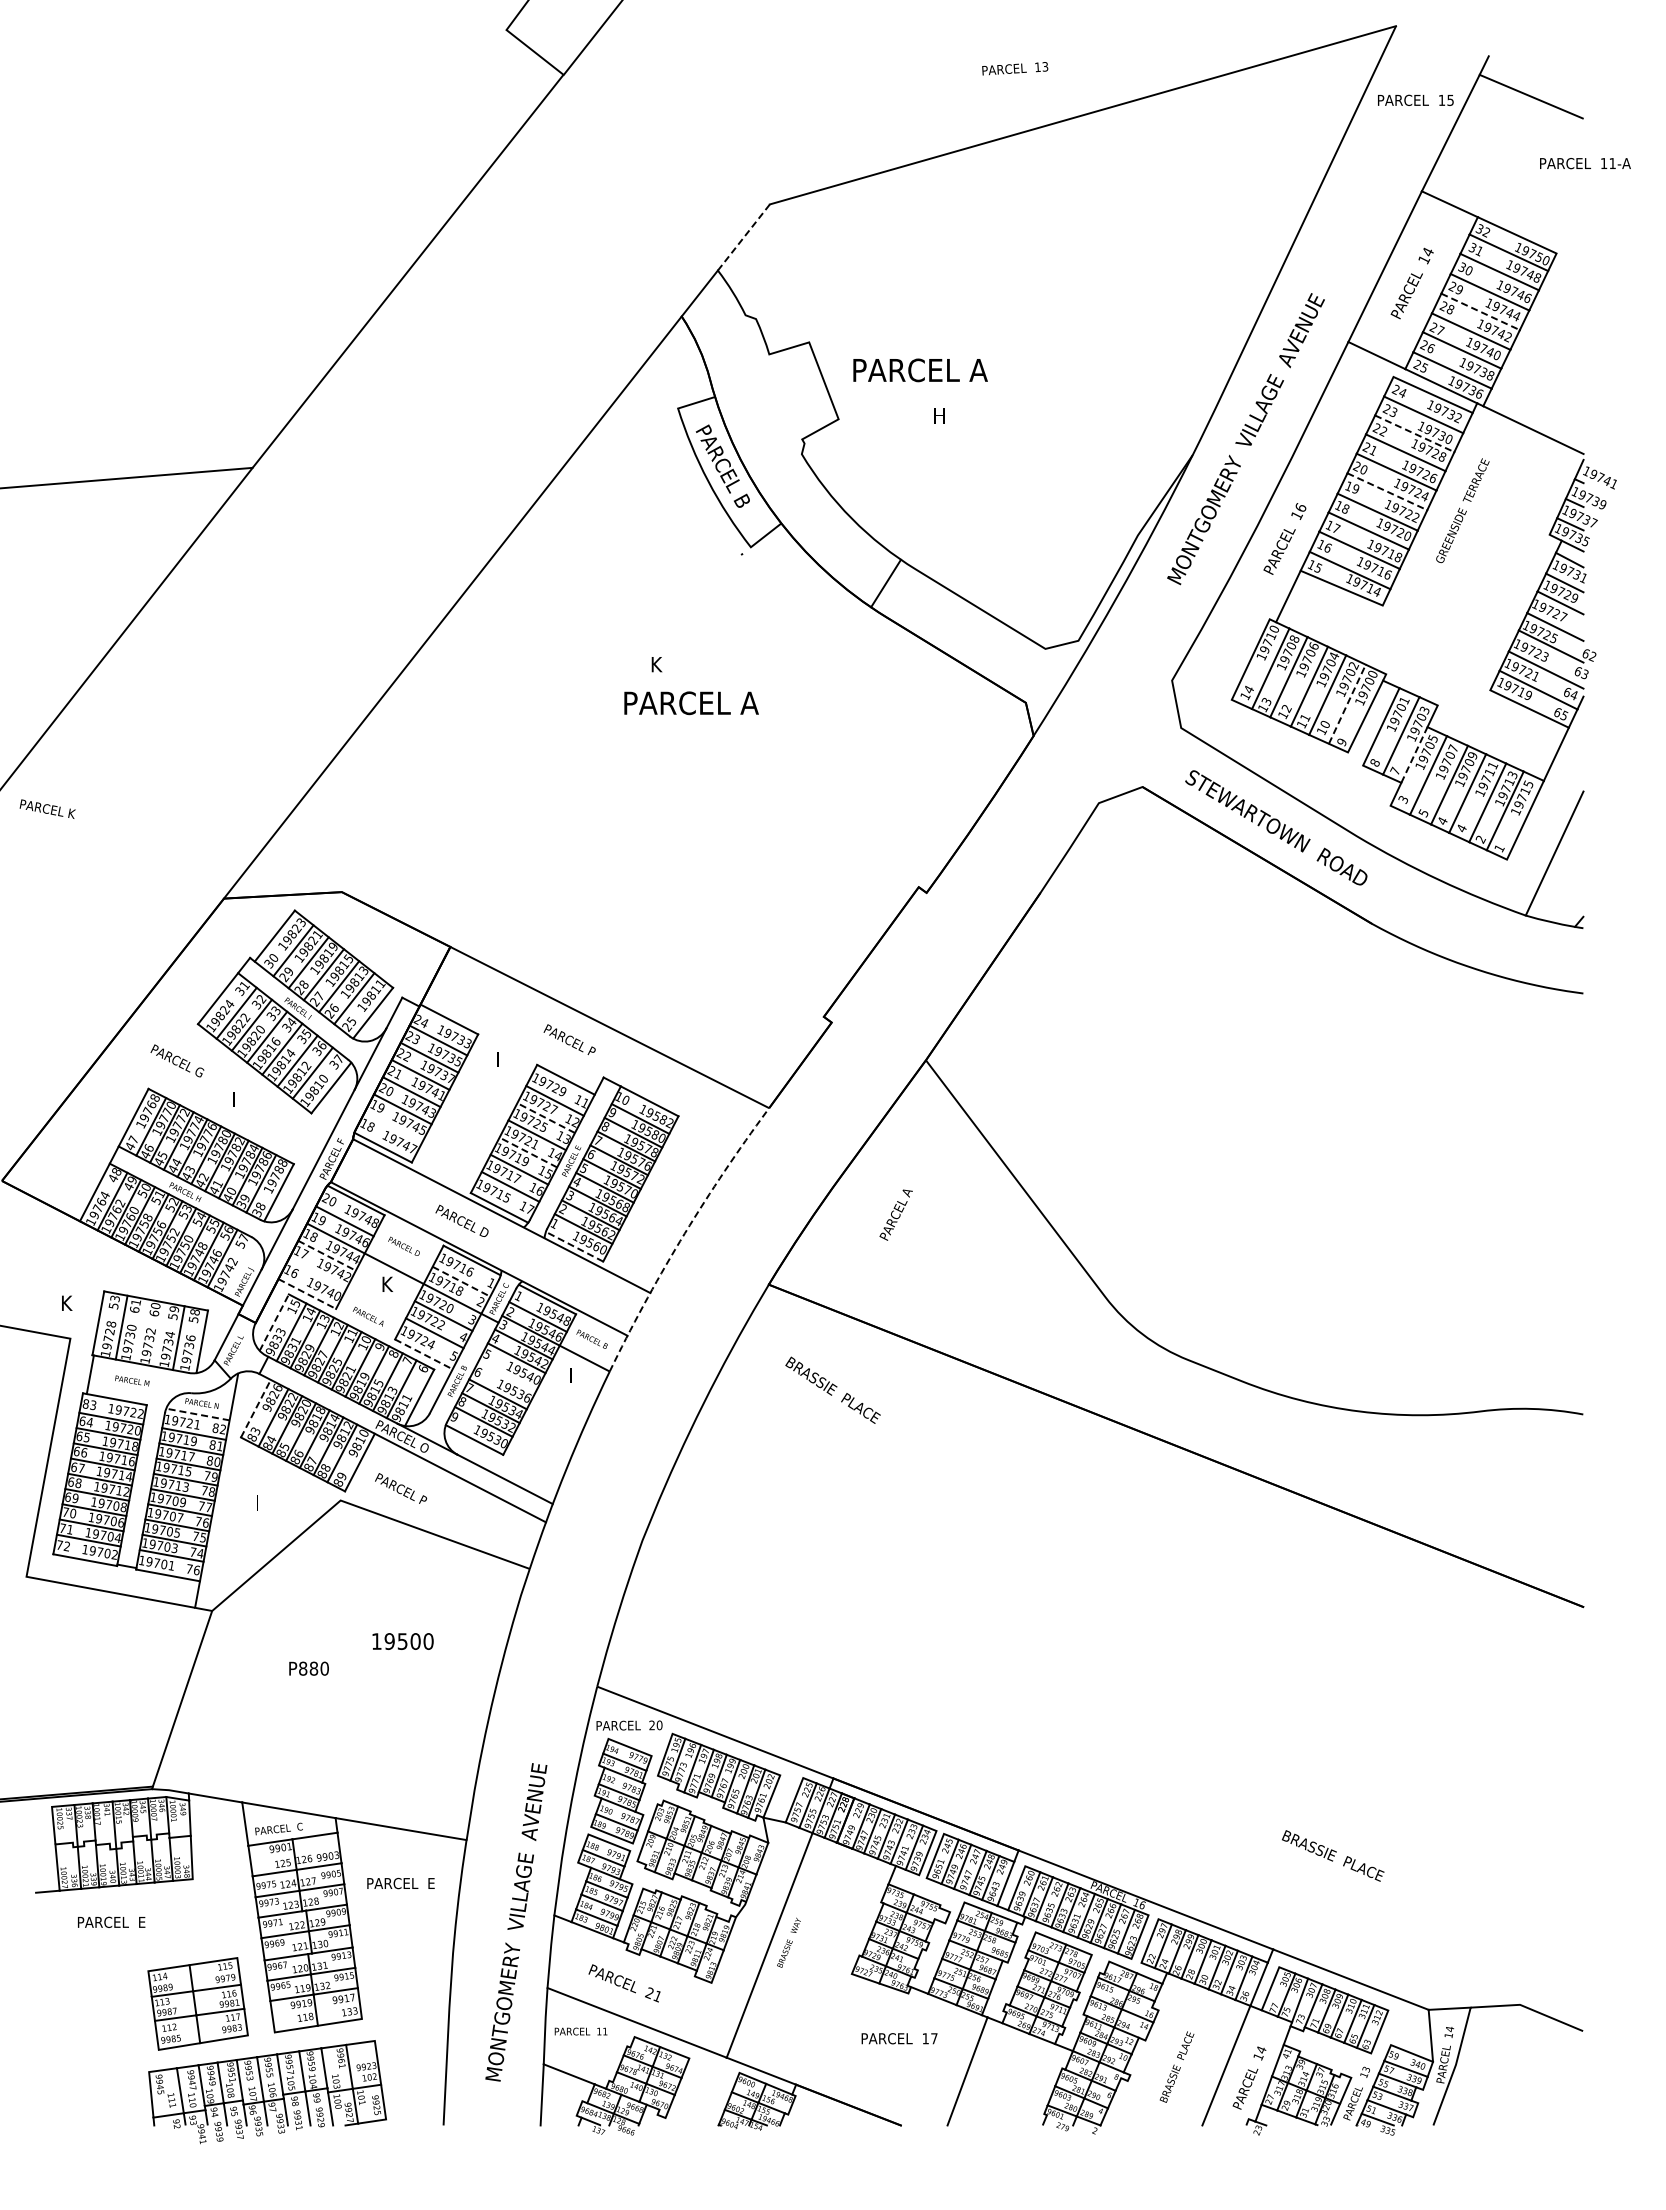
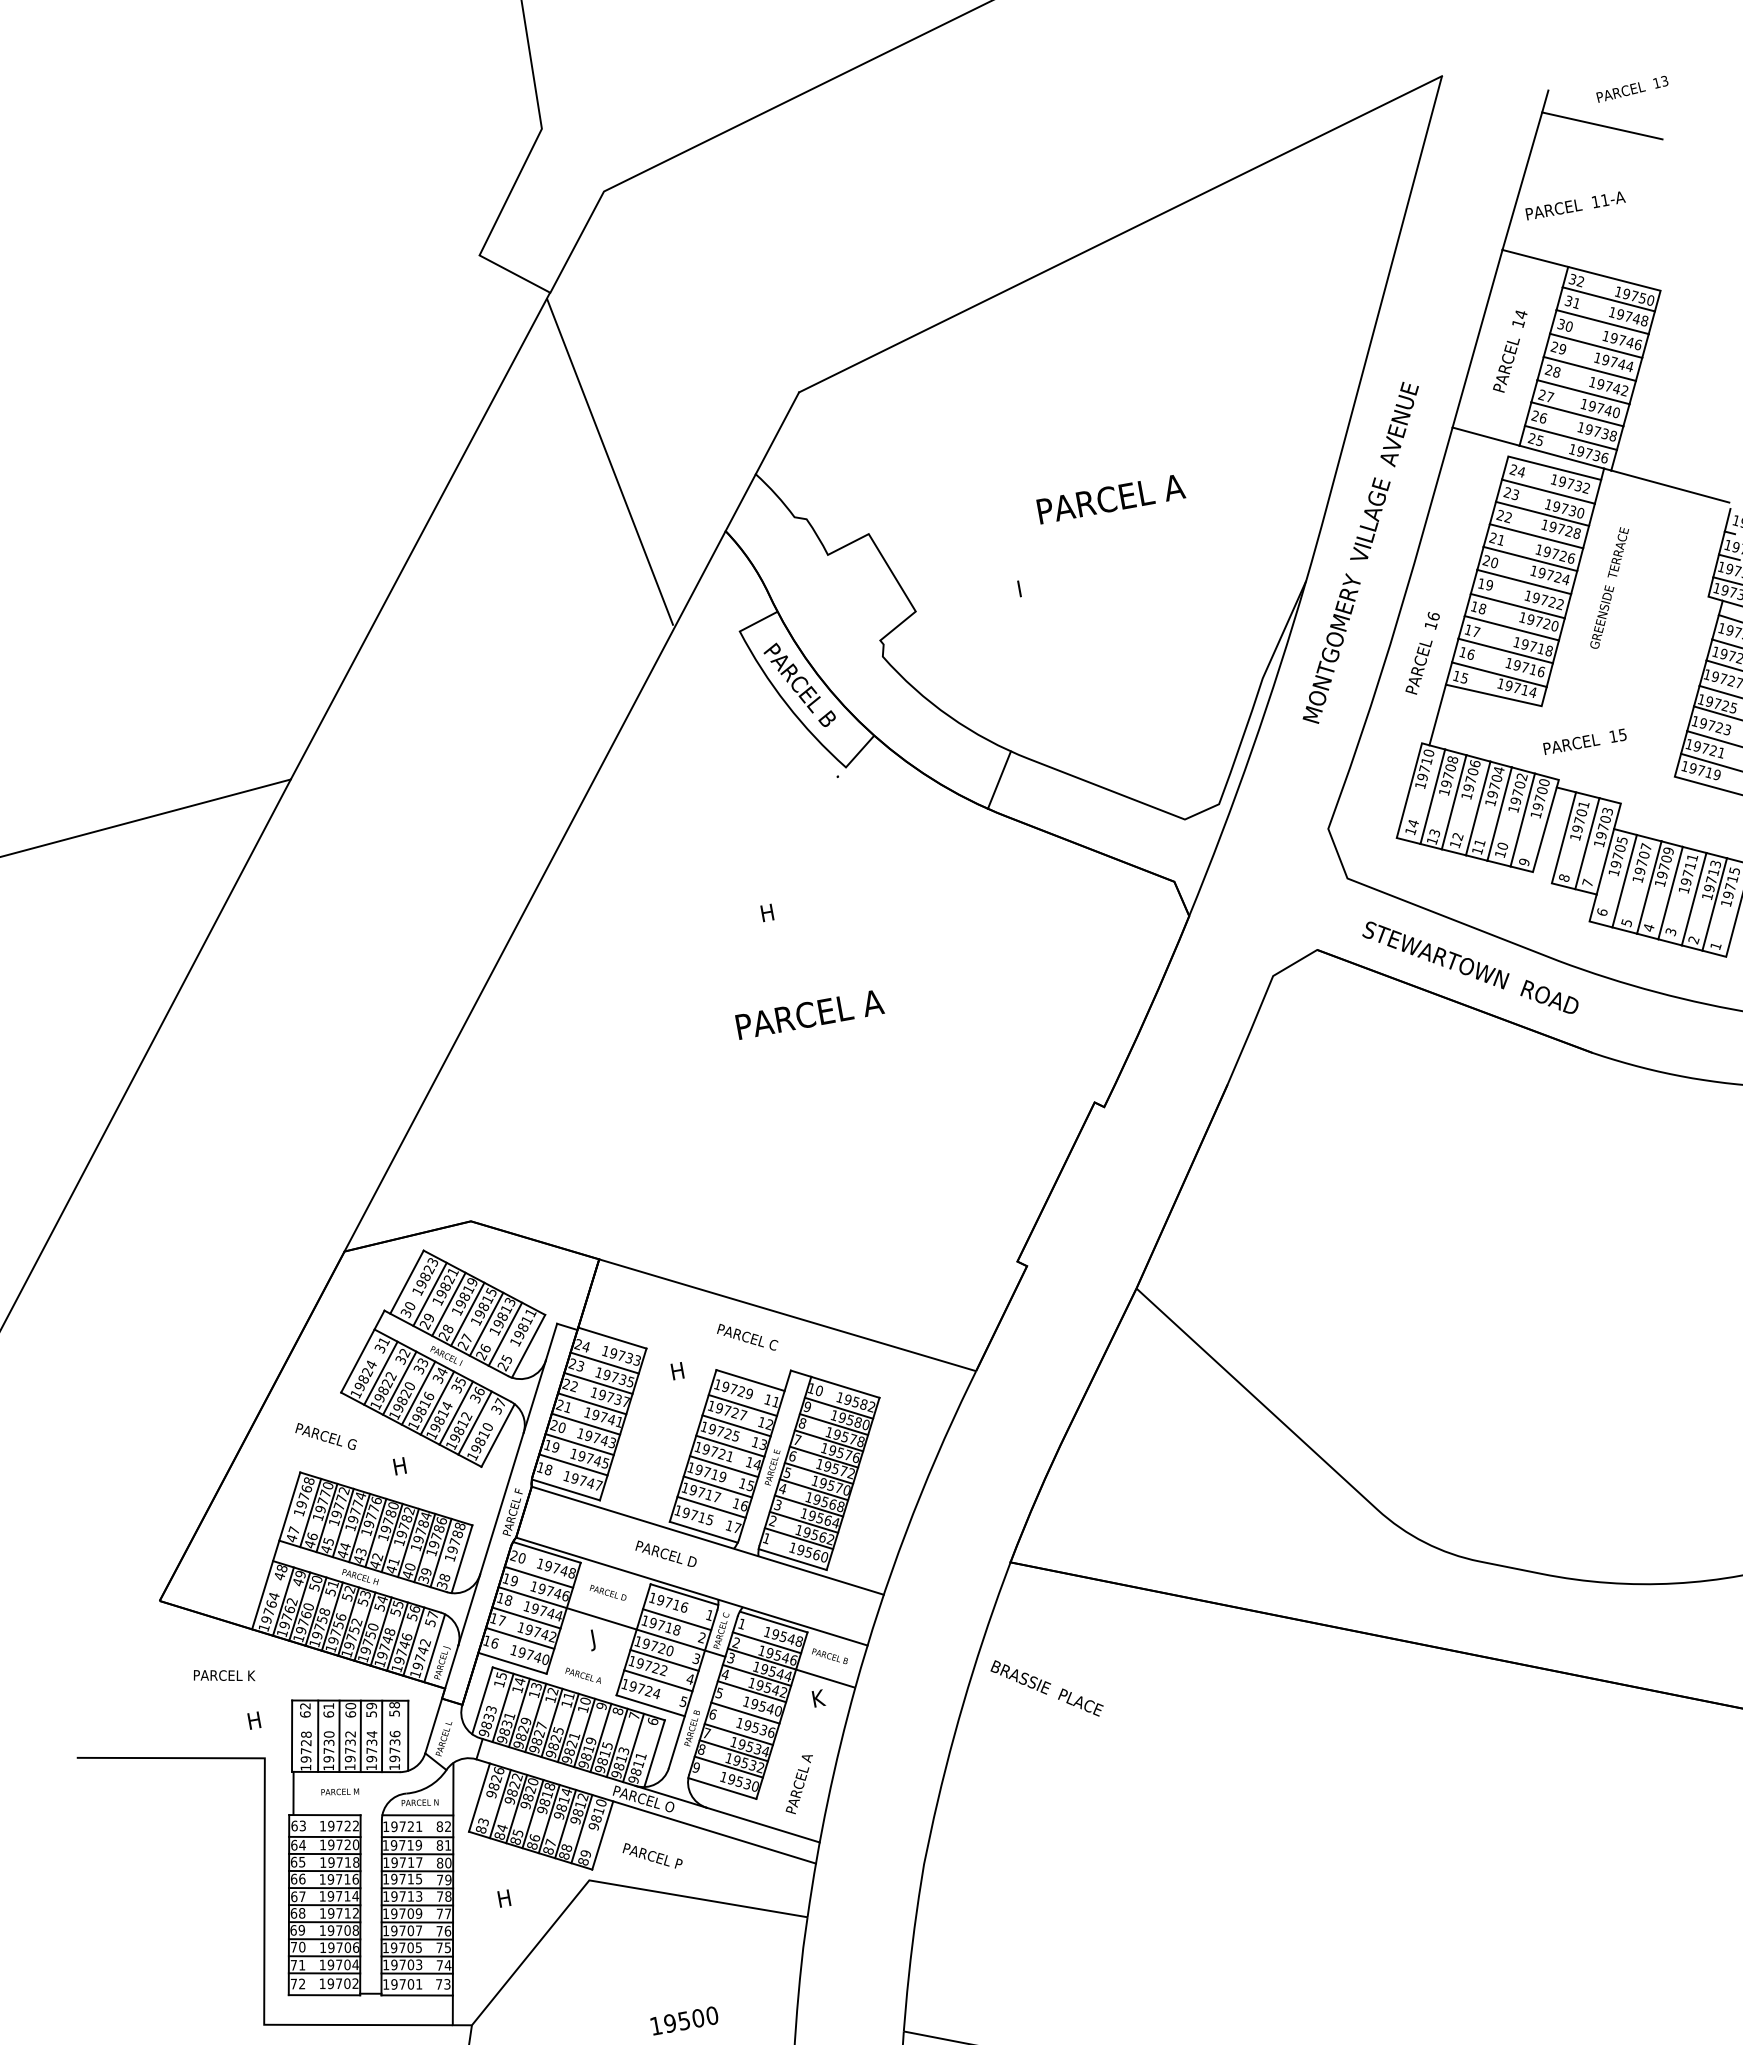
text: (1015, 68) -> (1632, 88), moved
text: (1415, 99) -> (1584, 740), moved
text: (1585, 163) -> (1575, 205), moved
line: (589, 235) -> (609, 461), added
line: (744, 237) -> (778, 433), dashed -> solid
line: (1481, 312) -> (1590, 369), dashed -> solid
text: (920, 370) -> (1111, 499), moved
text: (940, 415) -> (1025, 587), H -> I
line: (1414, 433) -> (1542, 513), dashed -> solid
line: (1387, 491) -> (1524, 581), dashed -> solid
text: (656, 664) -> (766, 912), K -> H
text: (691, 703) -> (809, 1014), moved
line: (1347, 704) -> (1522, 820), dashed -> solid
line: (1414, 755) -> (1605, 862), dashed -> solid
text: (1403, 799) -> (1602, 912), 3 -> 6
text: (47, 808) -> (224, 1674), moved
text: (1461, 828) -> (1670, 932), 4 -> 3
text: (591, 1051) -> (772, 1344), PARCEL P -> PARCEL C
text: (503, 1059) -> (678, 1370), I -> H
text: (239, 1099) -> (400, 1466), I -> H
line: (545, 1117) -> (735, 1425), dashed -> solid
line: (393, 1126) -> (572, 1464), added
line: (527, 1152) -> (723, 1466), dashed -> solid
text: (895, 1214) -> (798, 1784), moved
line: (683, 1235) -> (908, 1525), dashed -> solid
line: (574, 1246) -> (792, 1559), dashed -> solid
line: (327, 1255) -> (526, 1617), dashed -> solid
line: (239, 1267) -> (433, 1647), added
line: (317, 1272) -> (519, 1638), added
line: (461, 1281) -> (677, 1619), dashed -> solid
text: (386, 1286) -> (596, 1639), K -> J
line: (307, 1294) -> (512, 1663), dashed -> solid
text: (67, 1302) -> (254, 1719), K -> H
text: (114, 1302) -> (305, 1710), 53 -> 62
line: (274, 1322) -> (482, 1700), dashed -> solid
line: (140, 1331) -> (339, 1736), added
line: (159, 1334) -> (360, 1736), added
line: (424, 1354) -> (651, 1705), dashed -> solid
text: (575, 1374) -> (818, 1697), I -> K
line: (507, 1376) -> (745, 1713), added
text: (832, 1389) -> (1046, 1687), moved
text: (85, 1403) -> (293, 1825), 83 -> 63
line: (256, 1408) -> (480, 1797), dashed -> solid
line: (197, 1414) -> (417, 1815), dashed -> solid
text: (262, 1502) -> (505, 1897), I -> H
text: (196, 1570) -> (446, 1984), 76 -> 73

